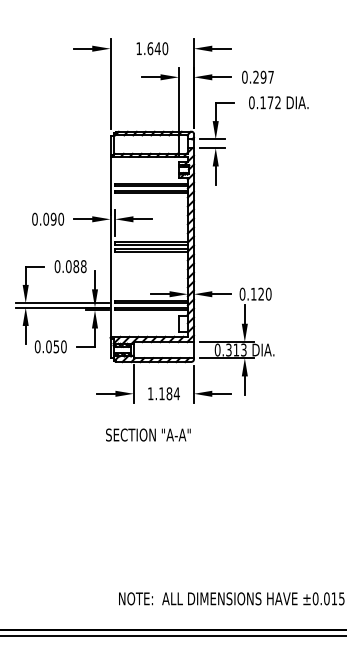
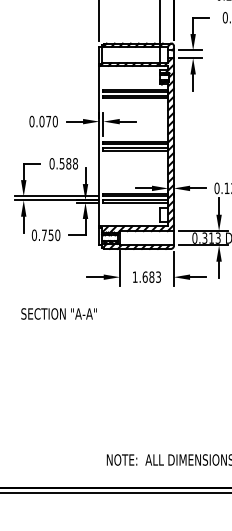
text: (53, 218) -> (48, 120), 0.090 -> 0.070
text: (68, 266) -> (61, 163), 0.088 -> 0.588
text: (48, 346) -> (44, 235), 0.050 -> 0.750
text: (169, 393) -> (151, 276), 1.184 -> 1.683
text: (148, 434) -> (59, 313), moved

